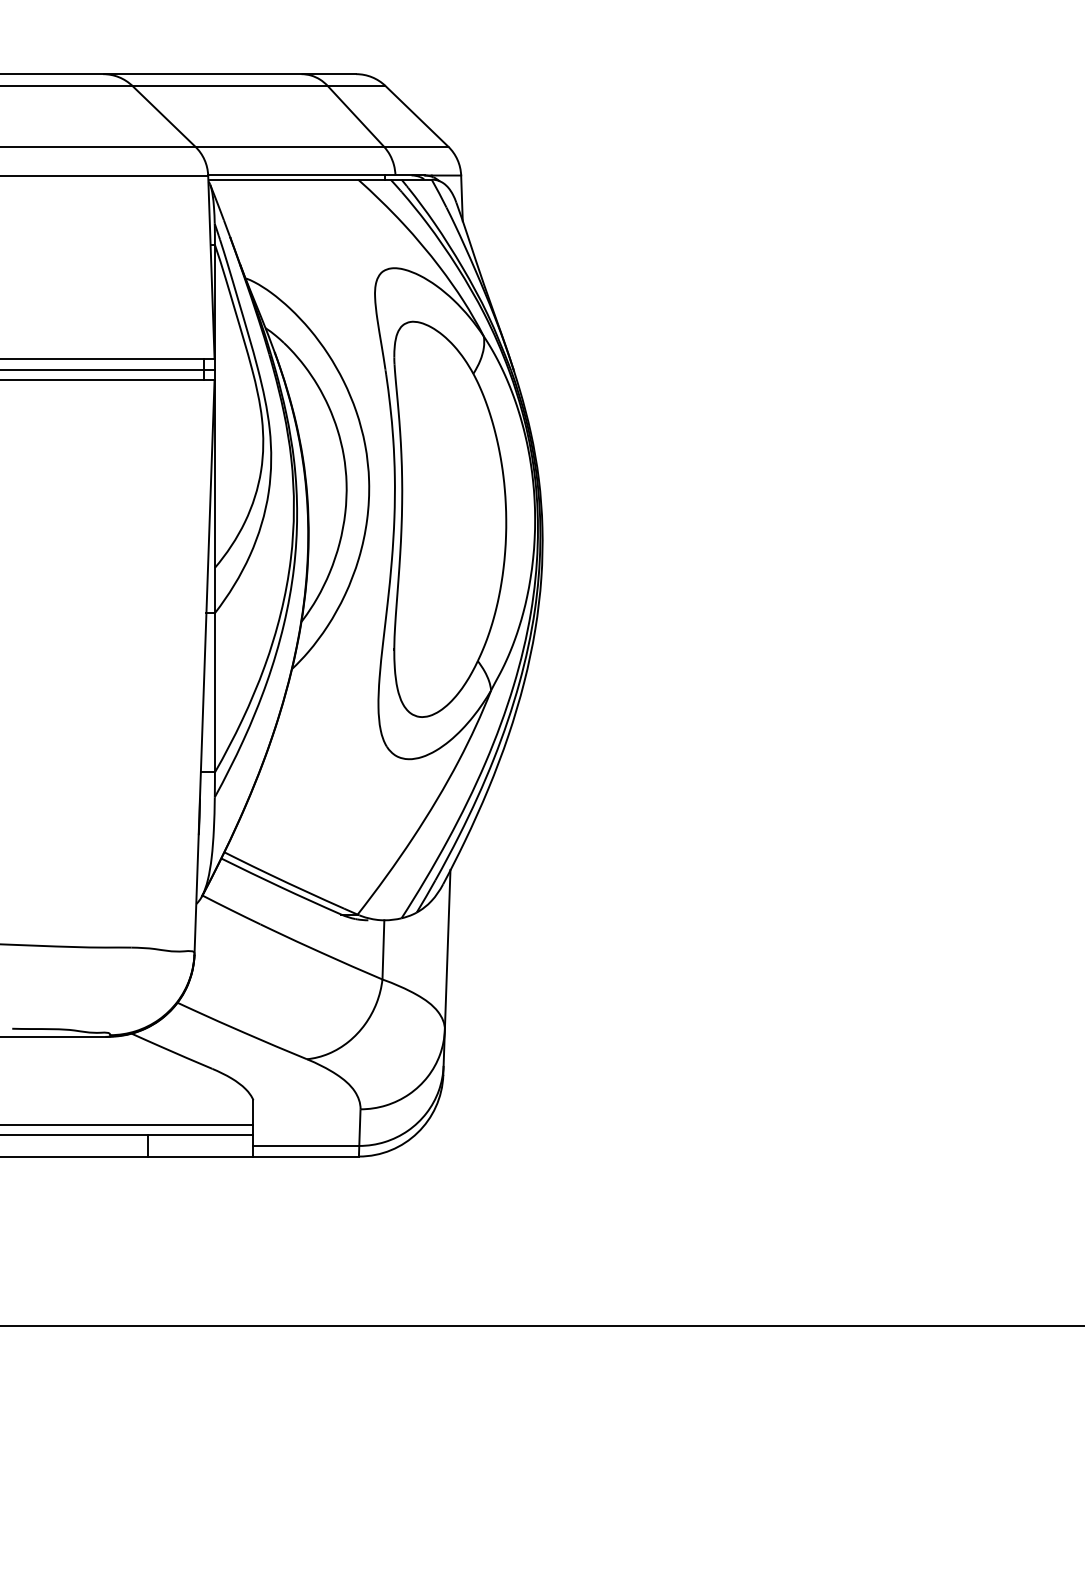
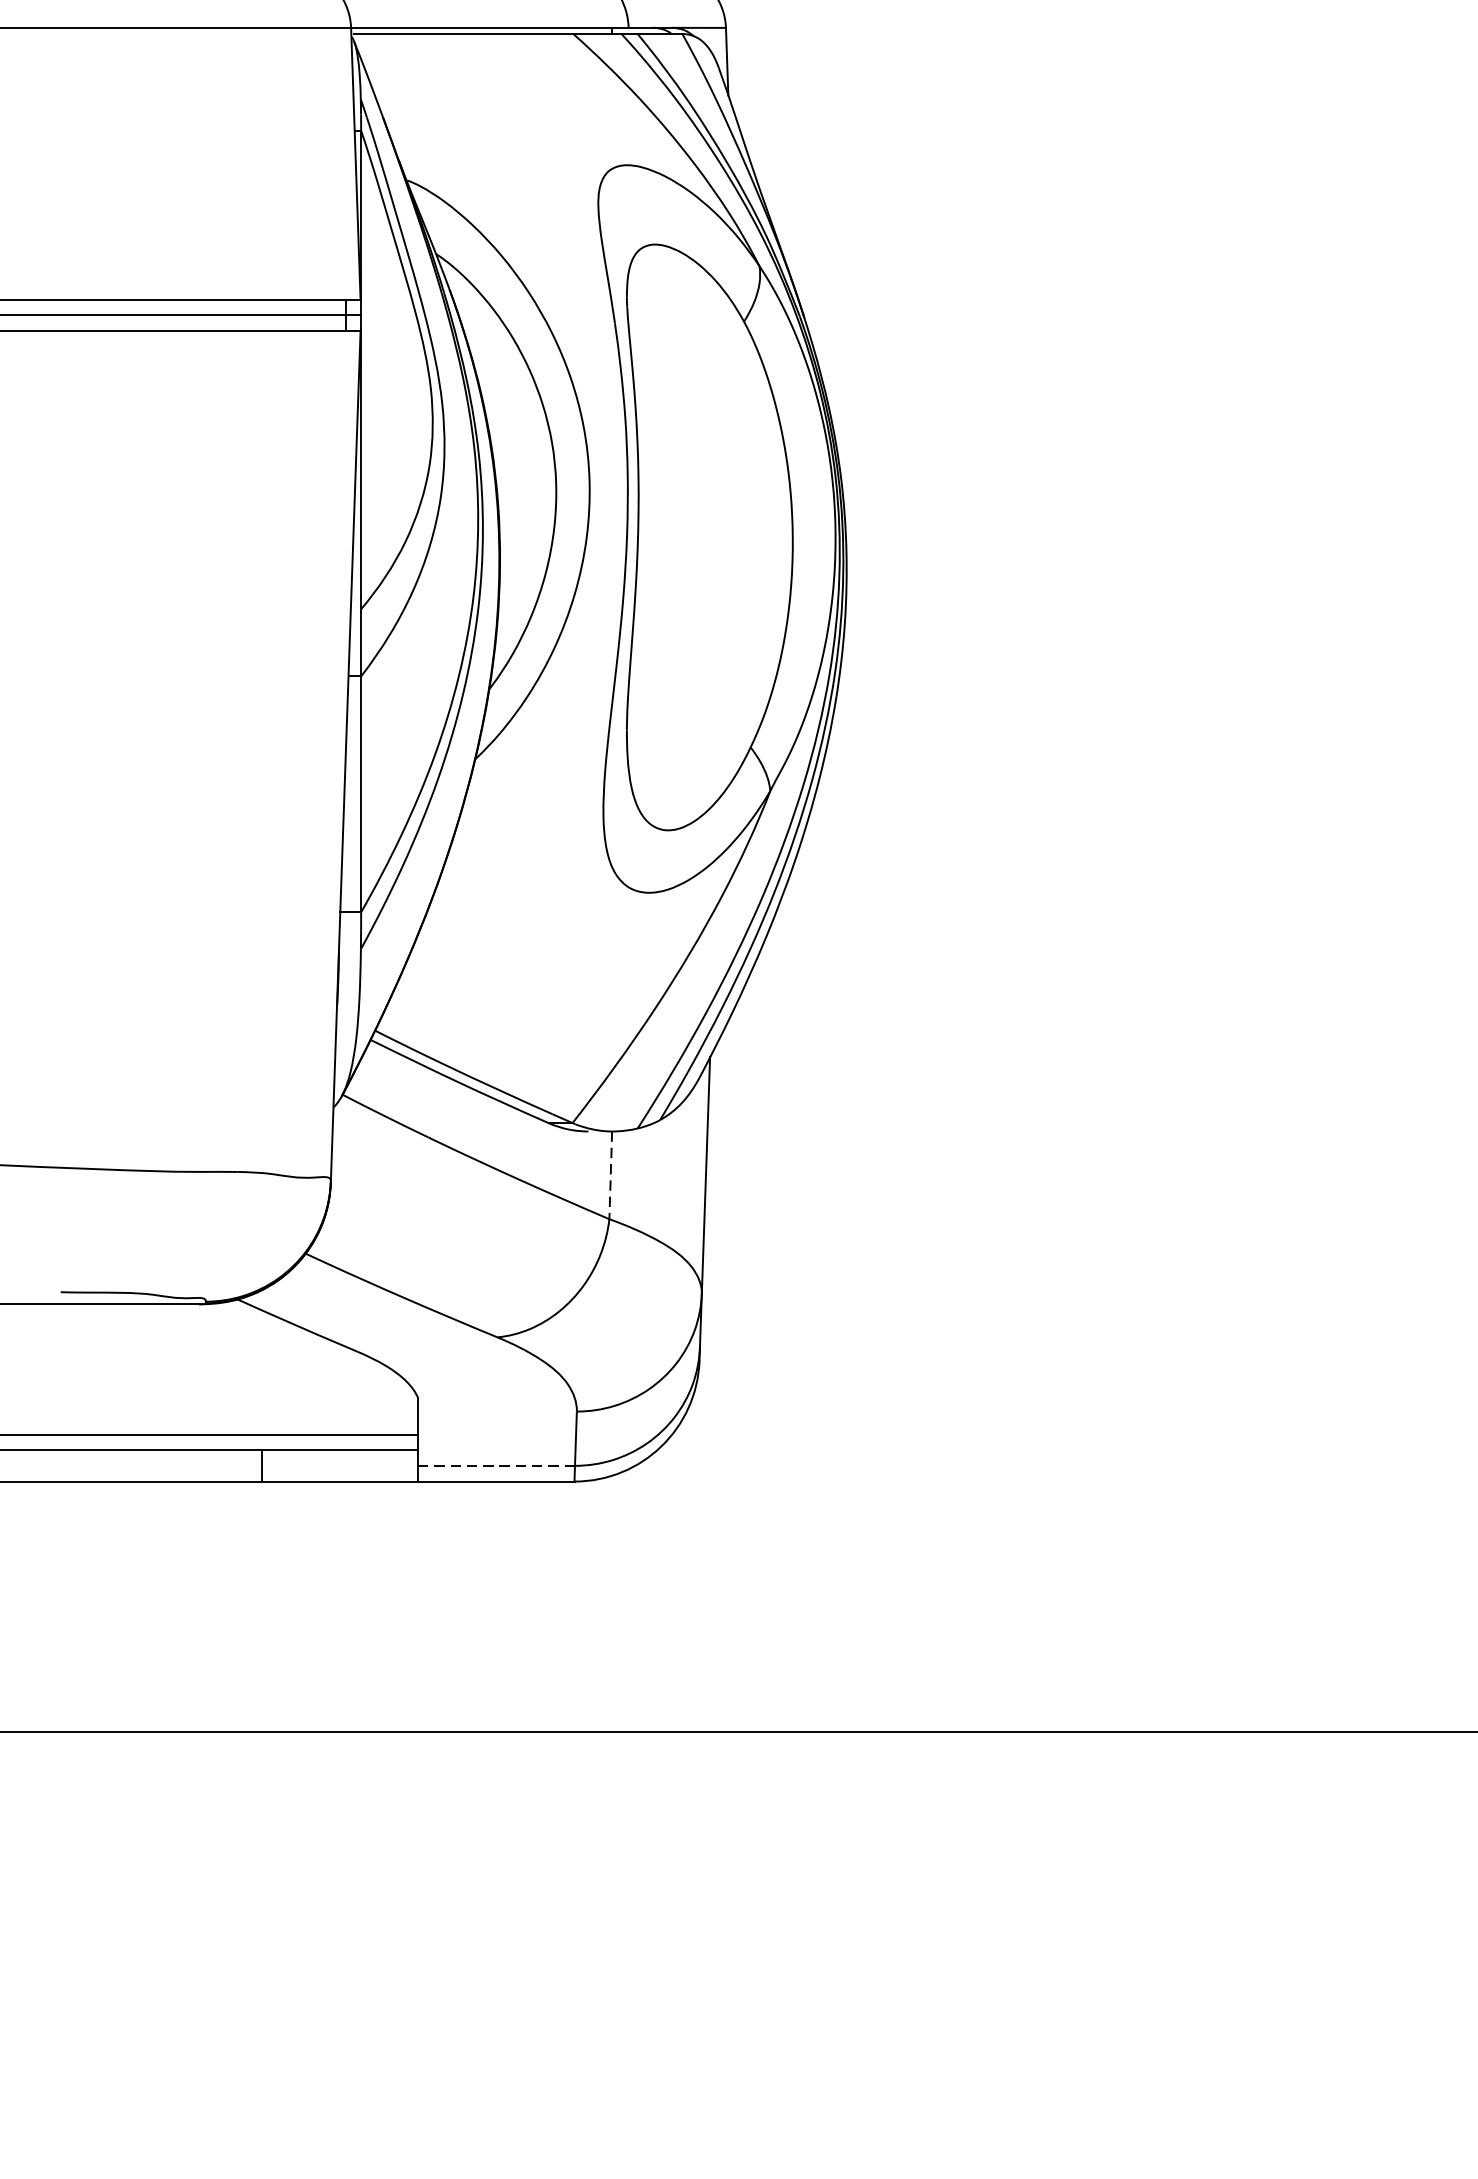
line: (383, 949) -> (610, 1174), solid -> dashed
line: (306, 1145) -> (496, 1465), solid -> dashed

